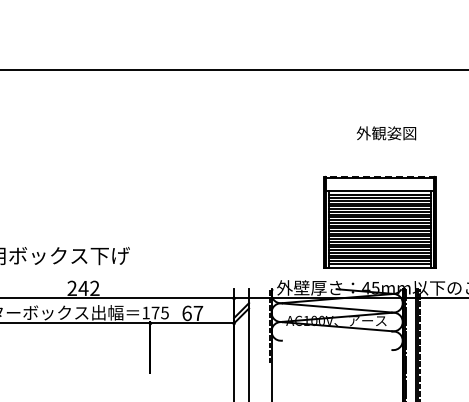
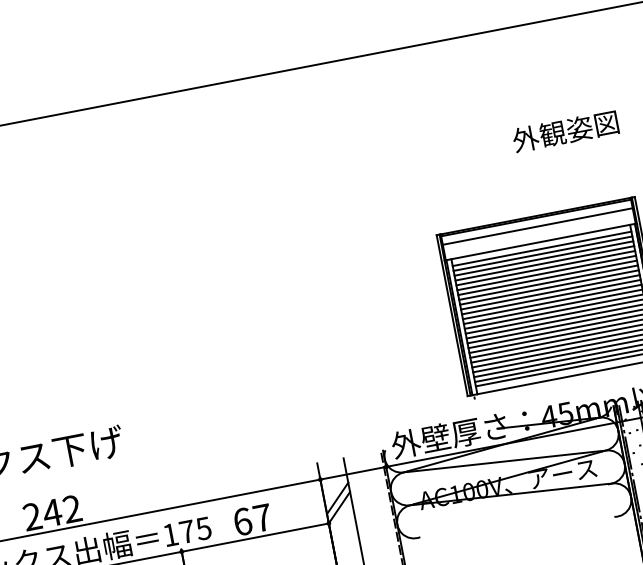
text: (386, 133) -> (565, 131), moved
line: (379, 176) -> (534, 216), dashed -> solid
line: (380, 182) -> (538, 226), added

